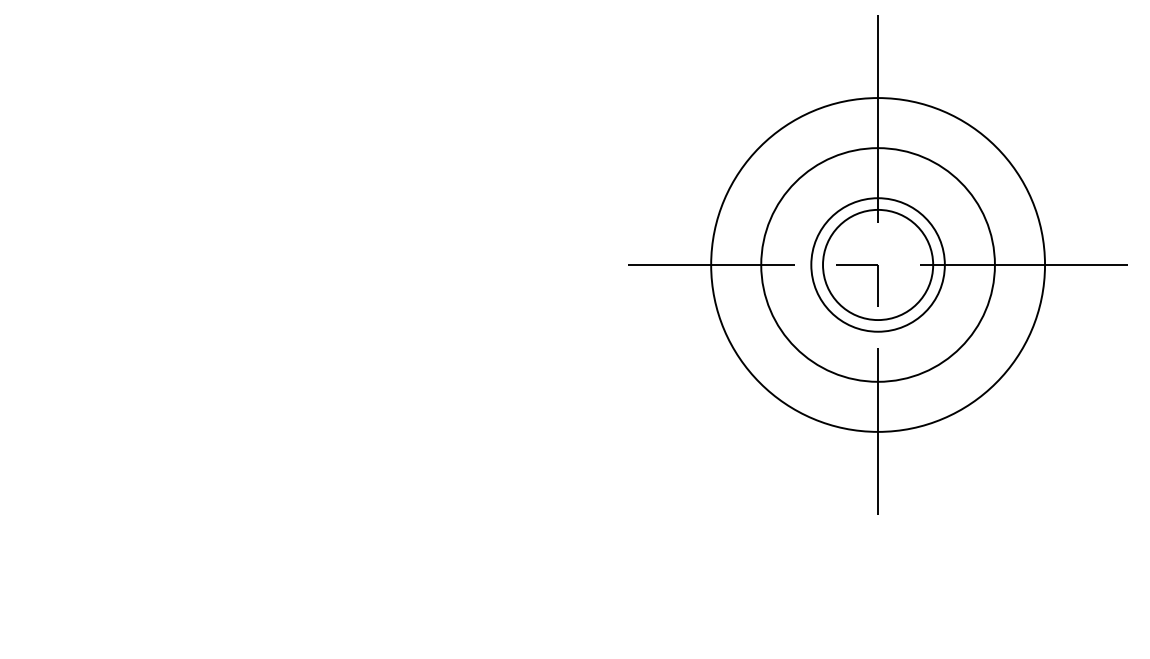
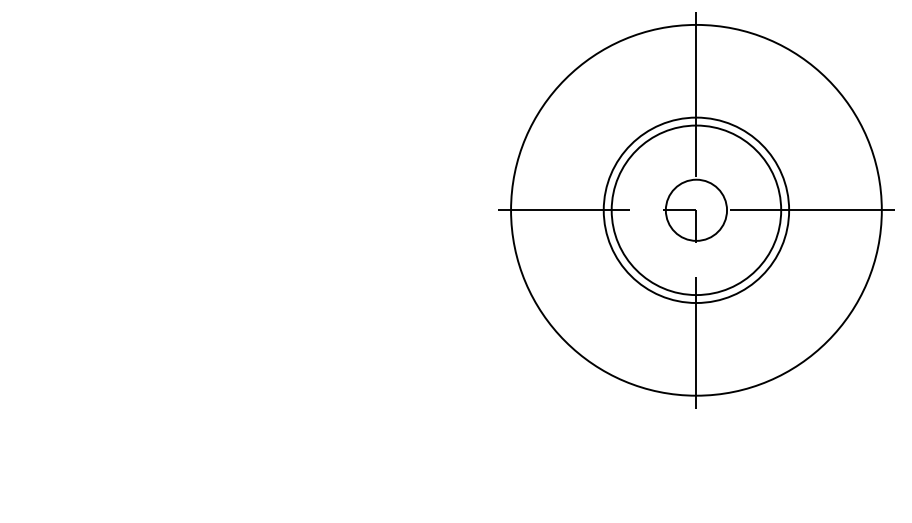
circle: (877, 264) -> (695, 209), size x1.6
circle: (878, 264) -> (696, 209), size x0.7
circle: (878, 264) -> (696, 209), size x1.4

